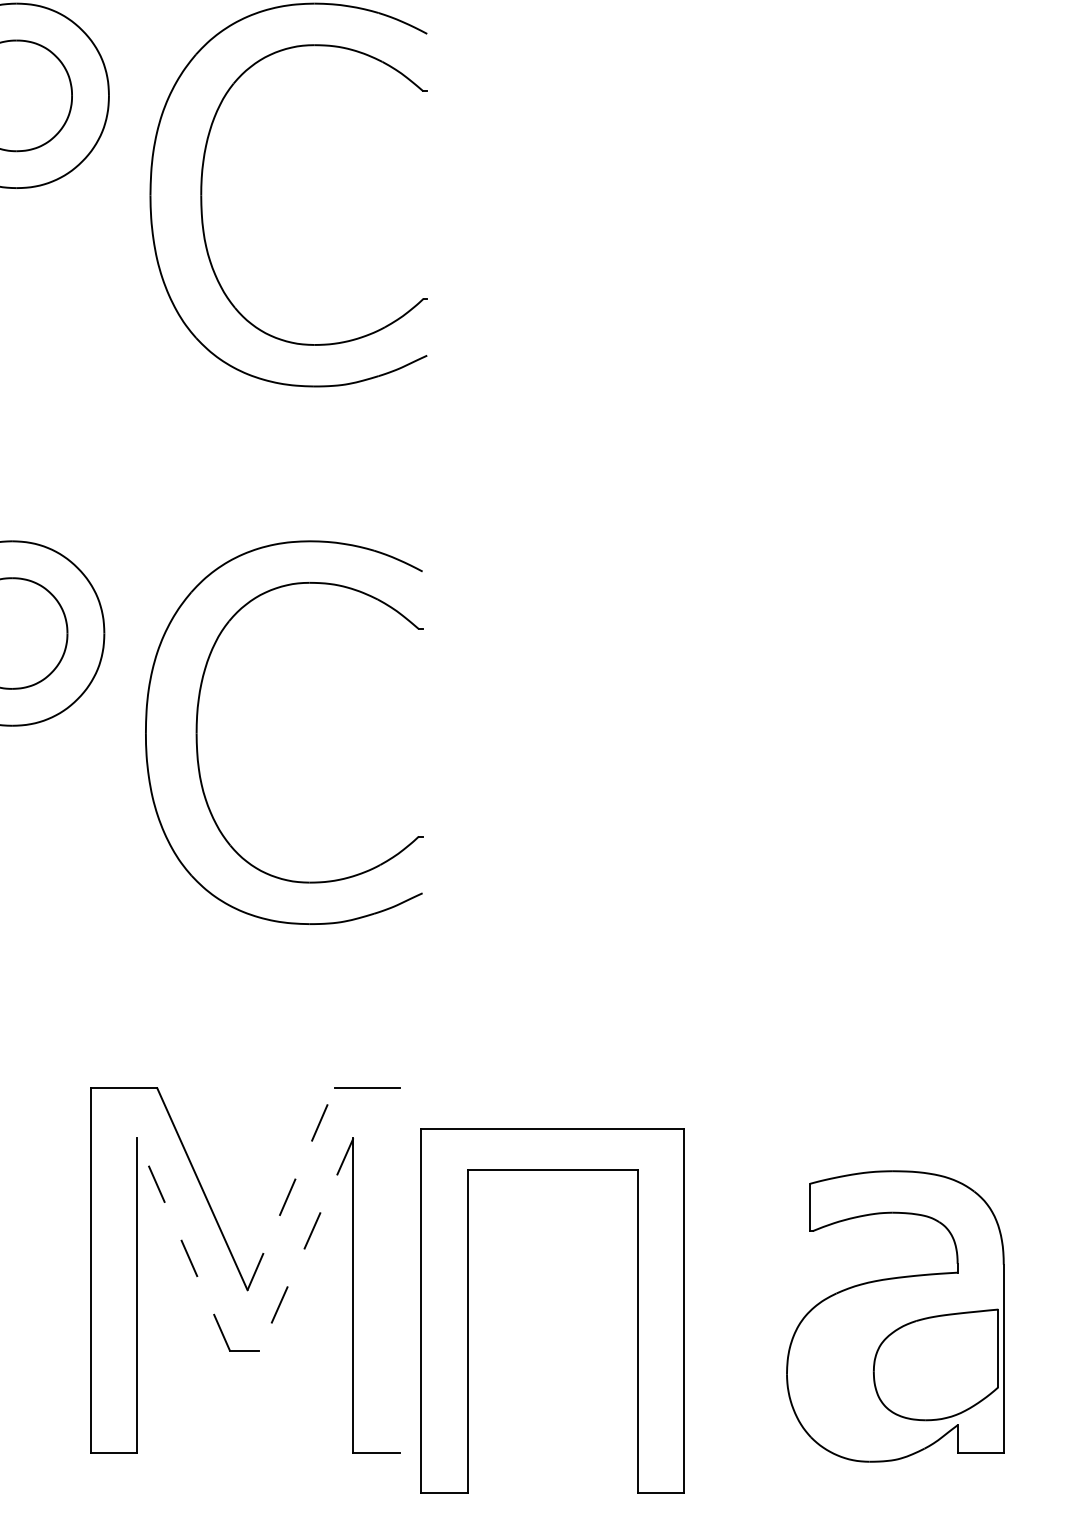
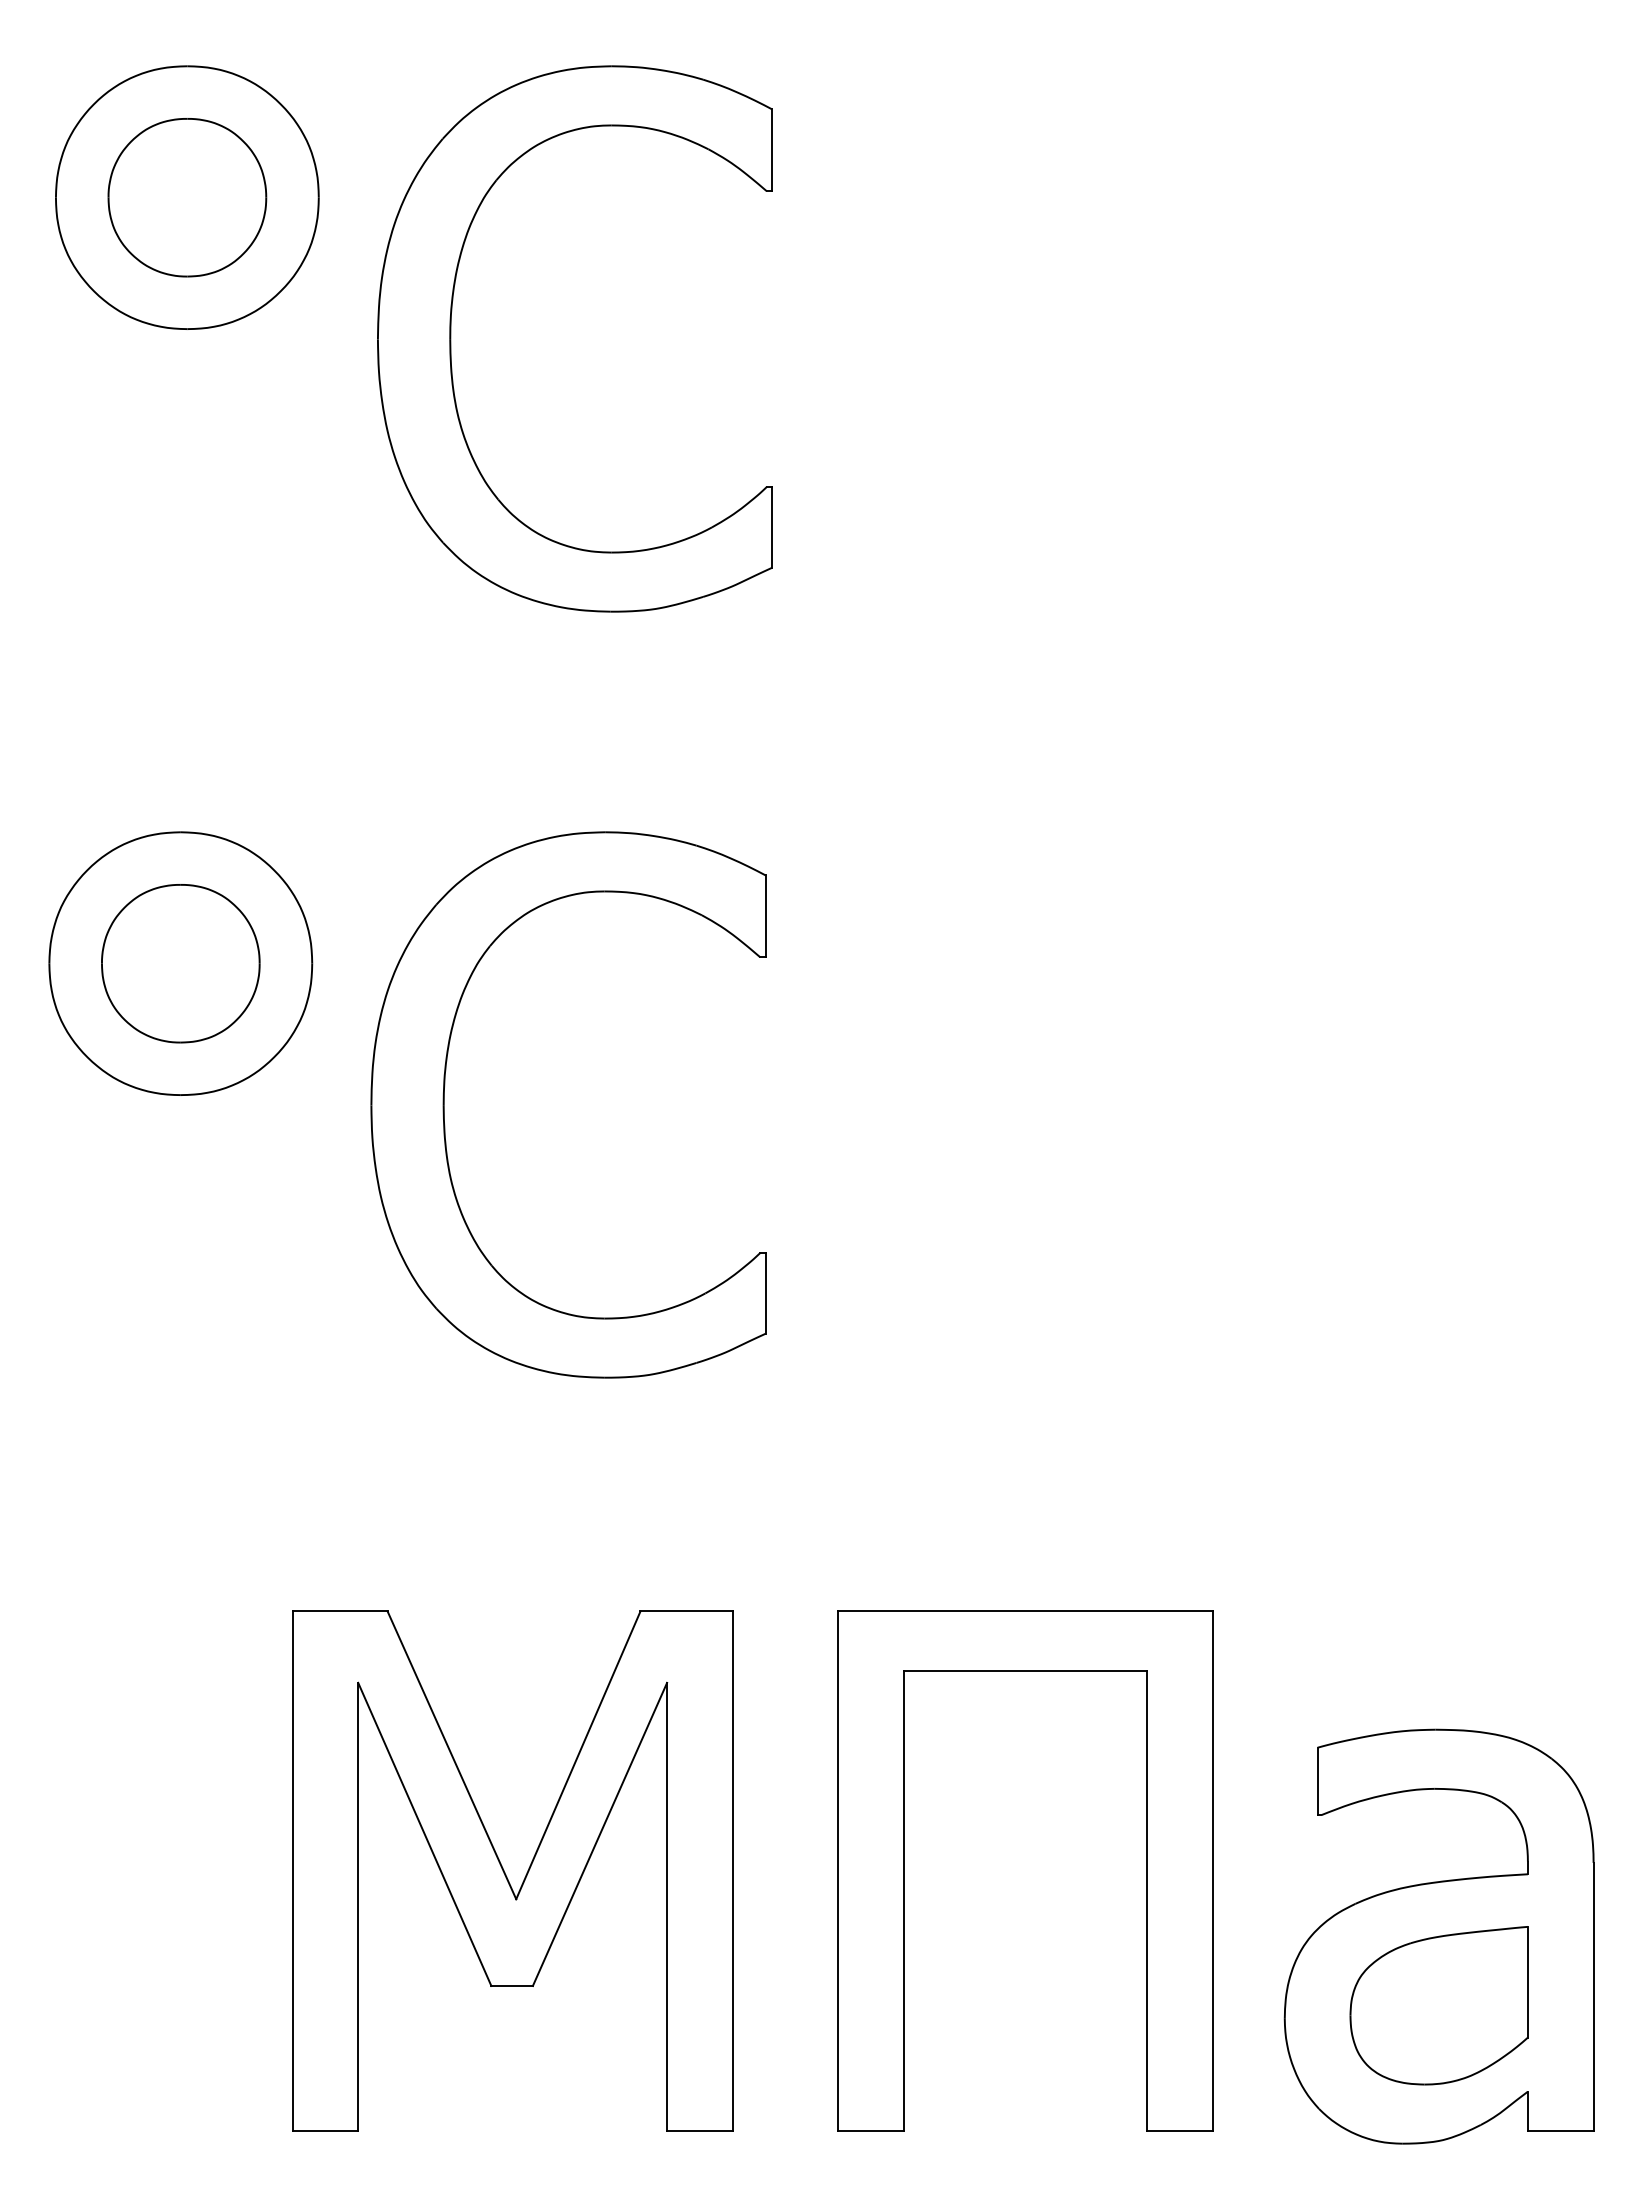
line: (427, 62) -> (772, 150), added
line: (427, 326) -> (772, 526), added
line: (422, 600) -> (765, 916), added
line: (422, 864) -> (765, 1292), added
line: (291, 1189) -> (578, 1755), dashed -> solid
line: (183, 1244) -> (424, 1834), dashed -> solid
line: (306, 1244) -> (600, 1834), dashed -> solid
line: (399, 1270) -> (732, 1870), added
part: (468, 1310) -> (904, 1870), moved
part: (935, 1364) -> (1438, 2005), moved

